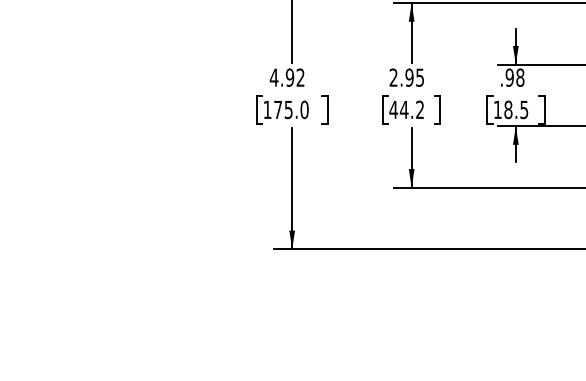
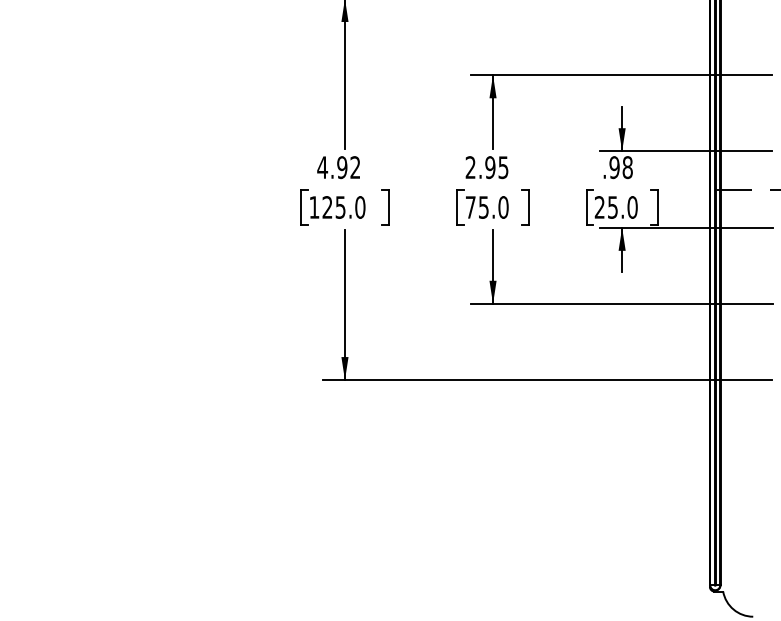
text: (278, 109) -> (327, 207), 175.0 -> 125.0
text: (406, 109) -> (486, 207), 44.2 -> 75.0
text: (510, 109) -> (615, 207), 18.5 -> 25.0

